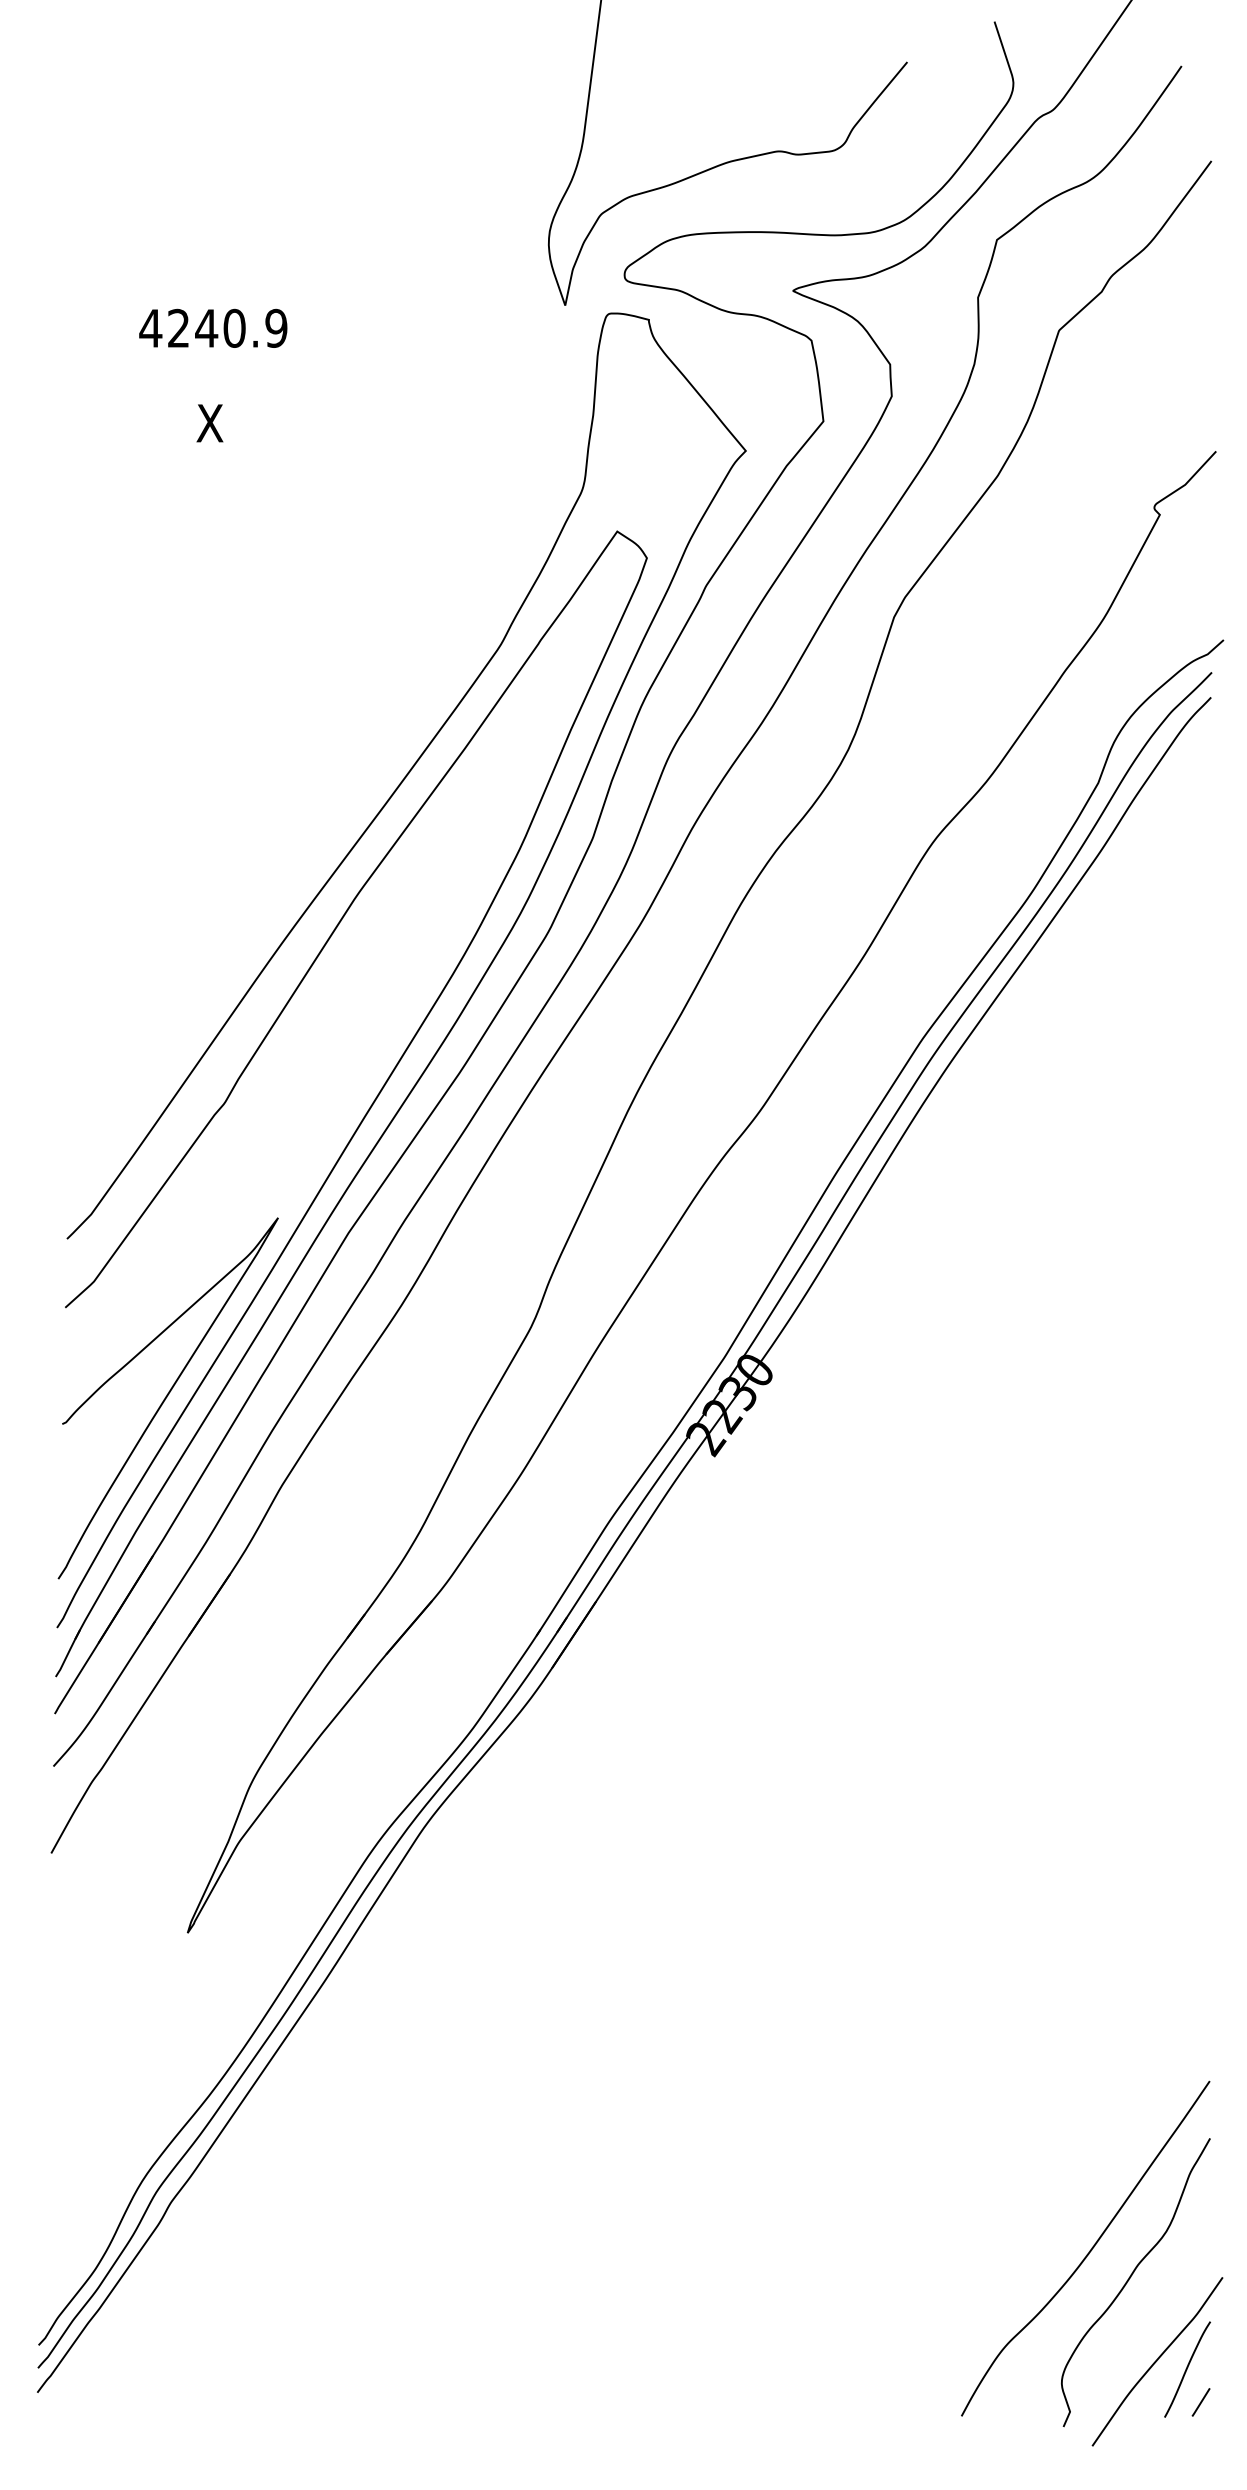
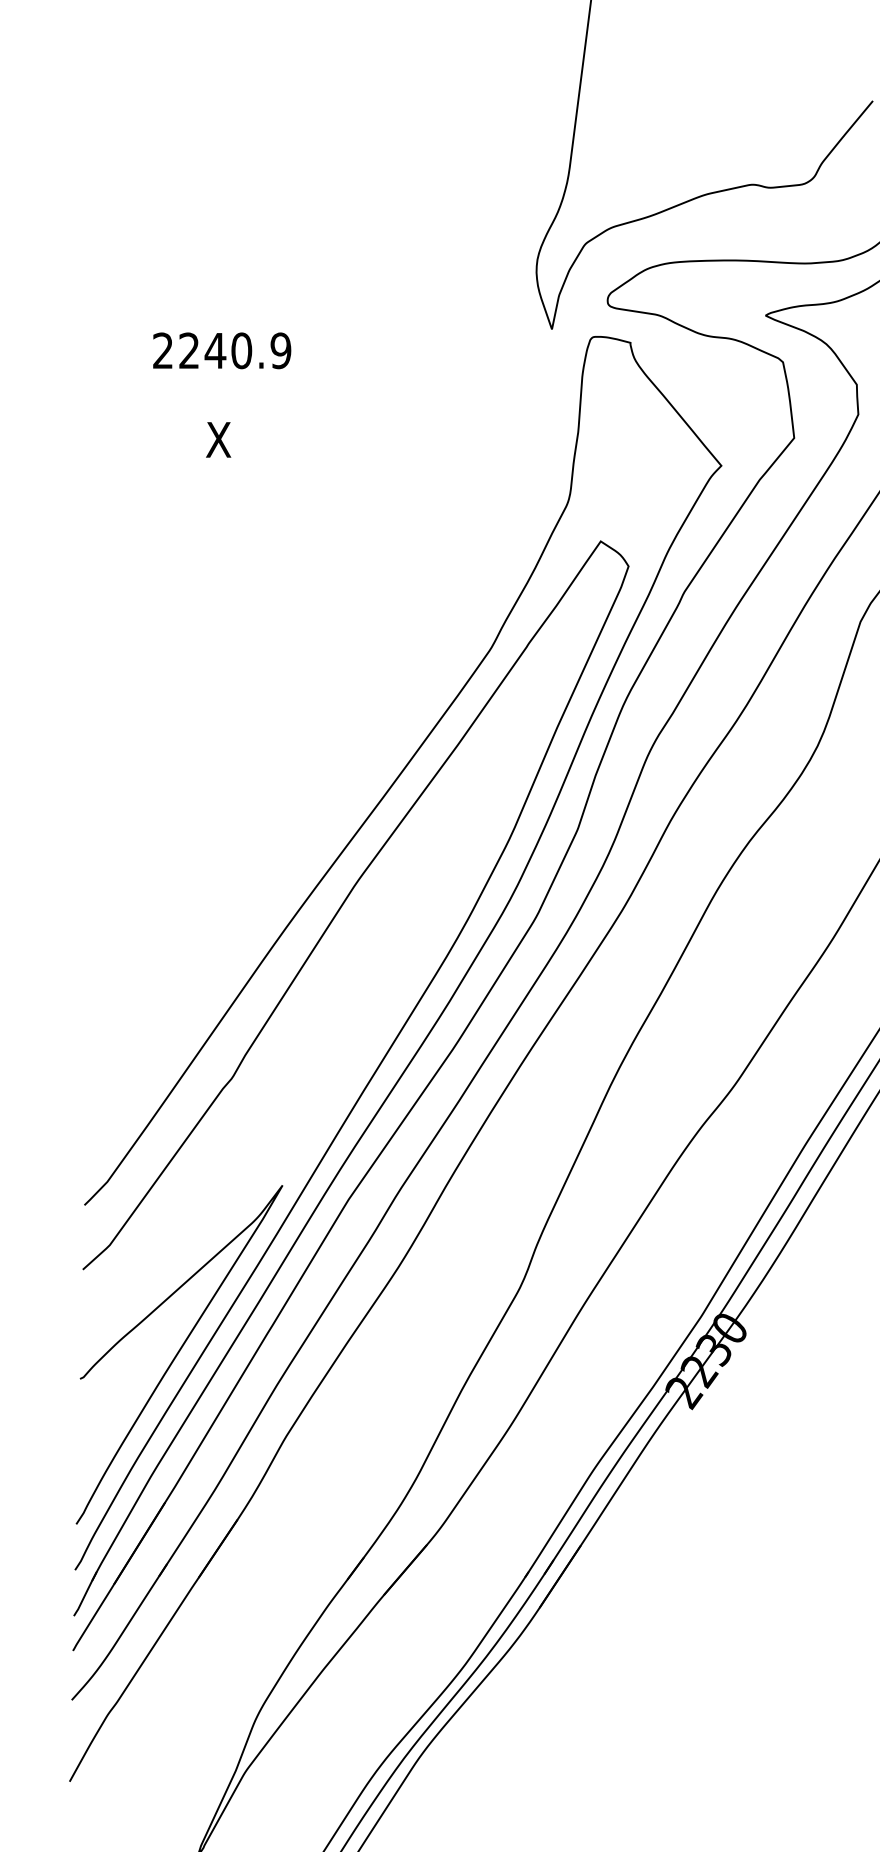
text: (150, 327) -> (162, 349), 4240.9 -> 2240.9

